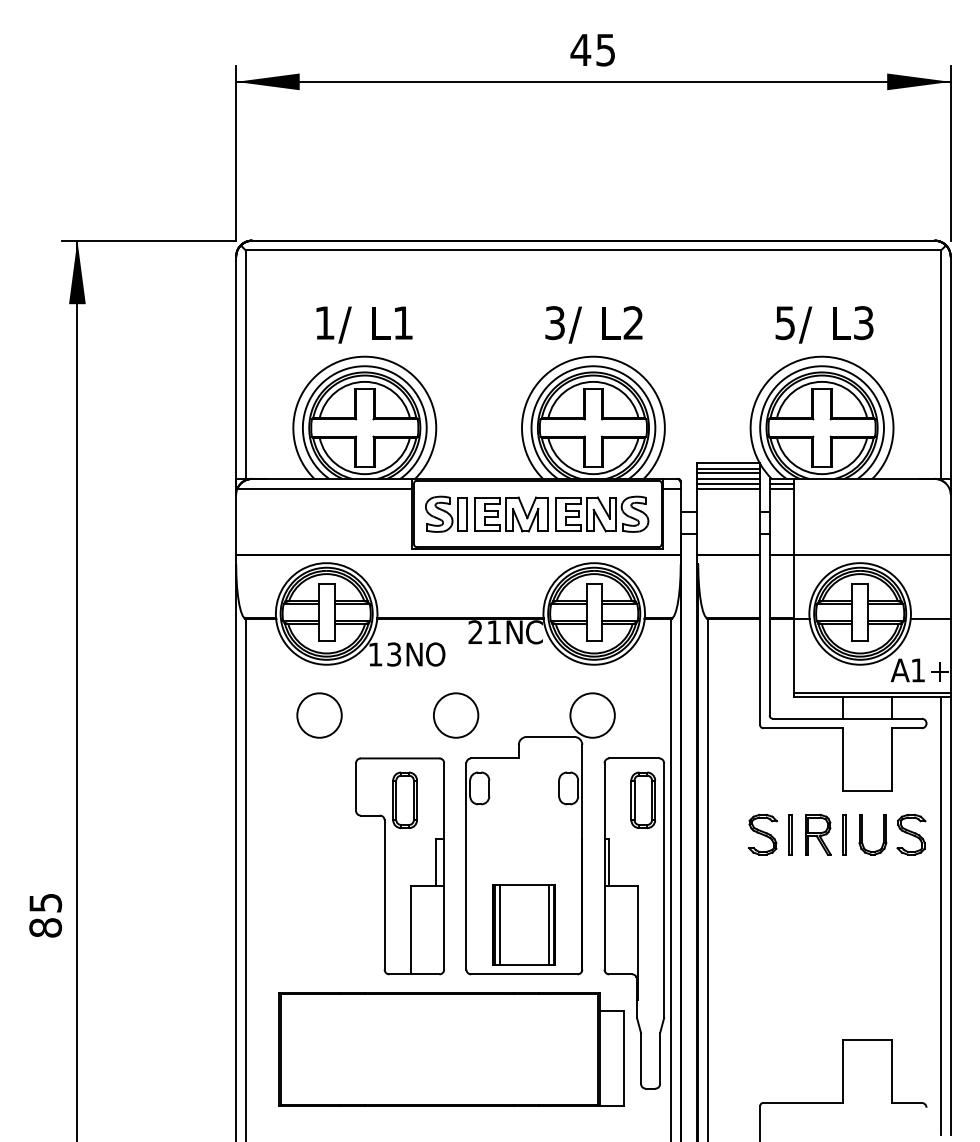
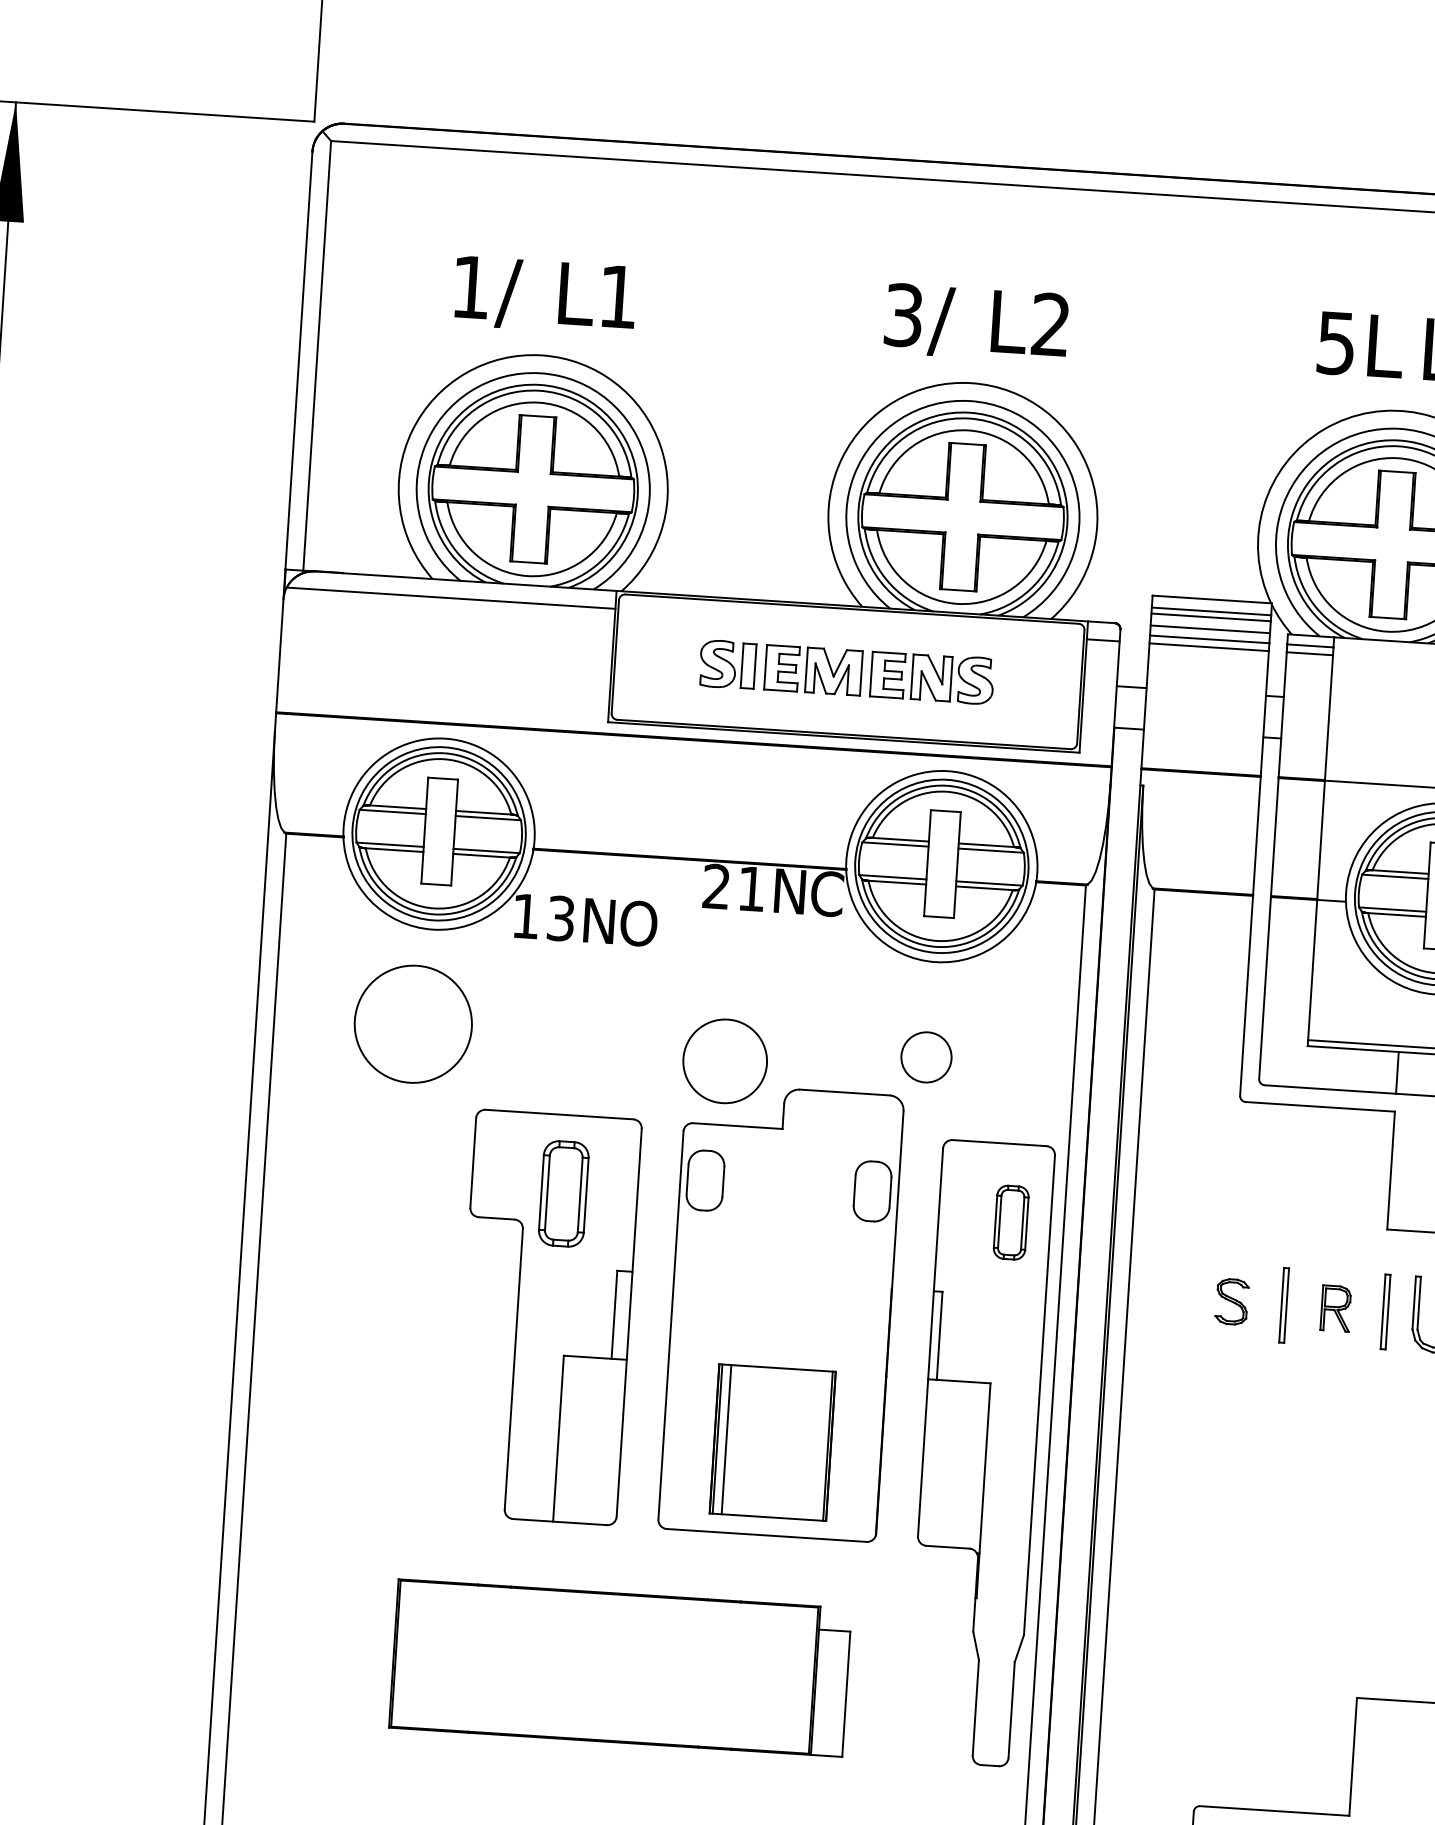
text: (809, 324) -> (1381, 348), / -> L
part: (537, 513) -> (847, 671), size x0.7
circle: (319, 715) -> (413, 1024), size x1.4
circle: (456, 715) -> (725, 1061), moved
circle: (592, 715) -> (926, 1057), size x0.6
part: (642, 799) -> (1009, 1221), size x0.7
part: (762, 834) -> (1231, 1301), size x0.6
part: (818, 834) -> (1336, 1308), size x0.6
line: (548, 924) -> (818, 1444), removed
part: (451, 1049) -> (620, 1667), size x0.7

